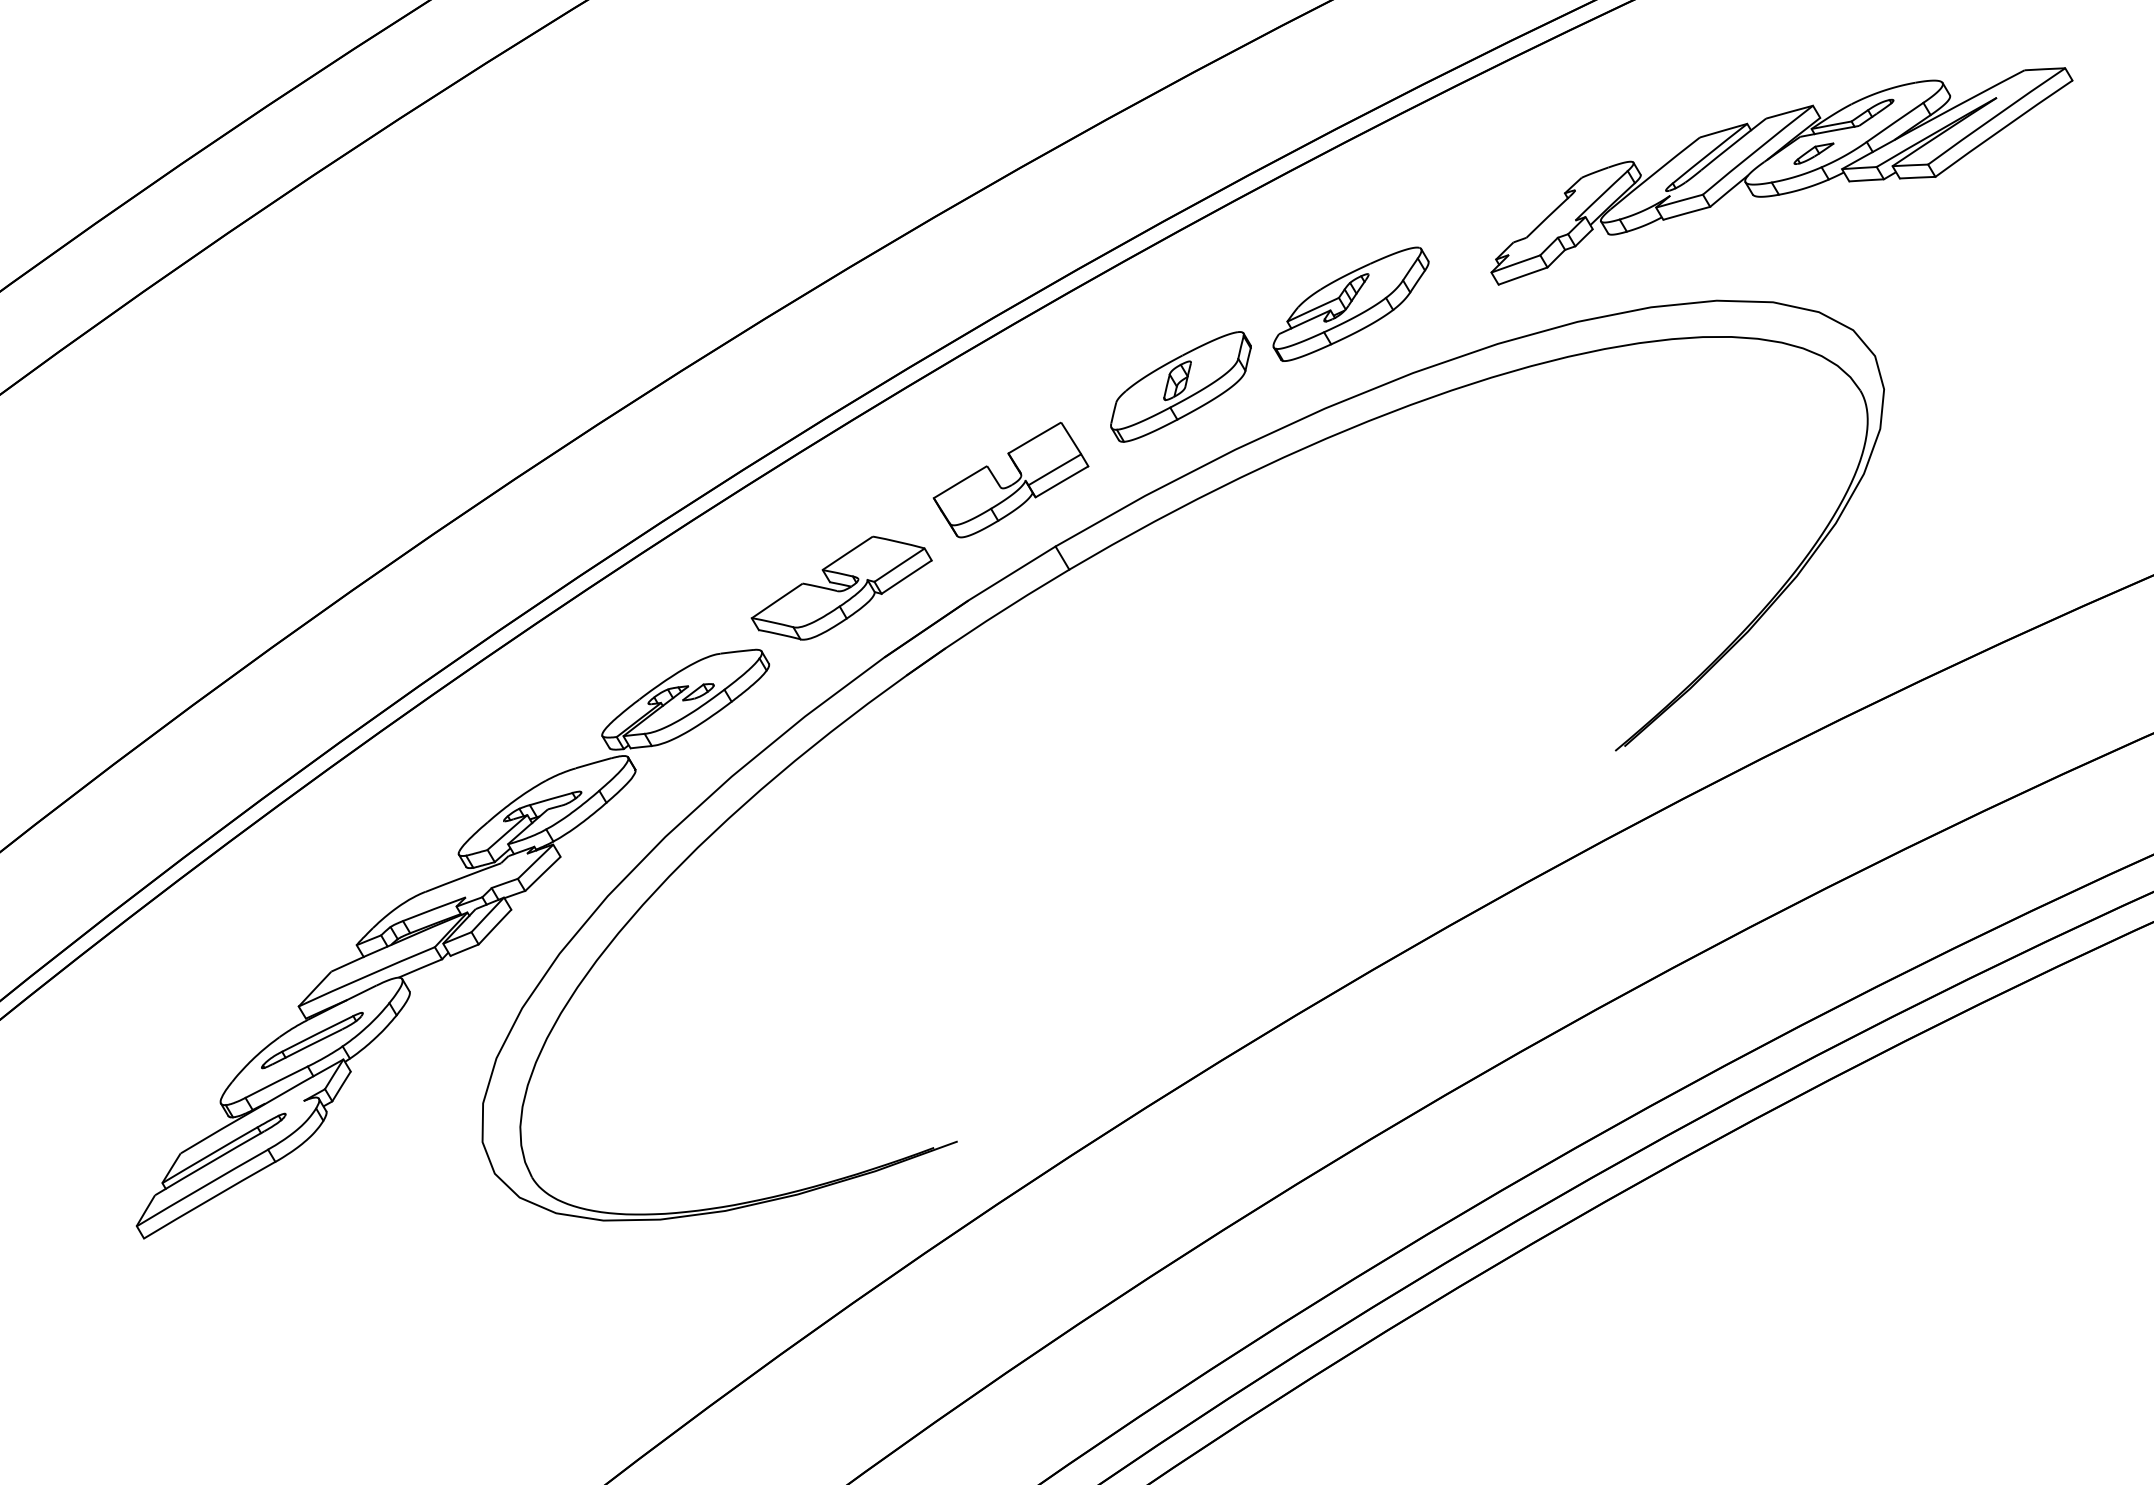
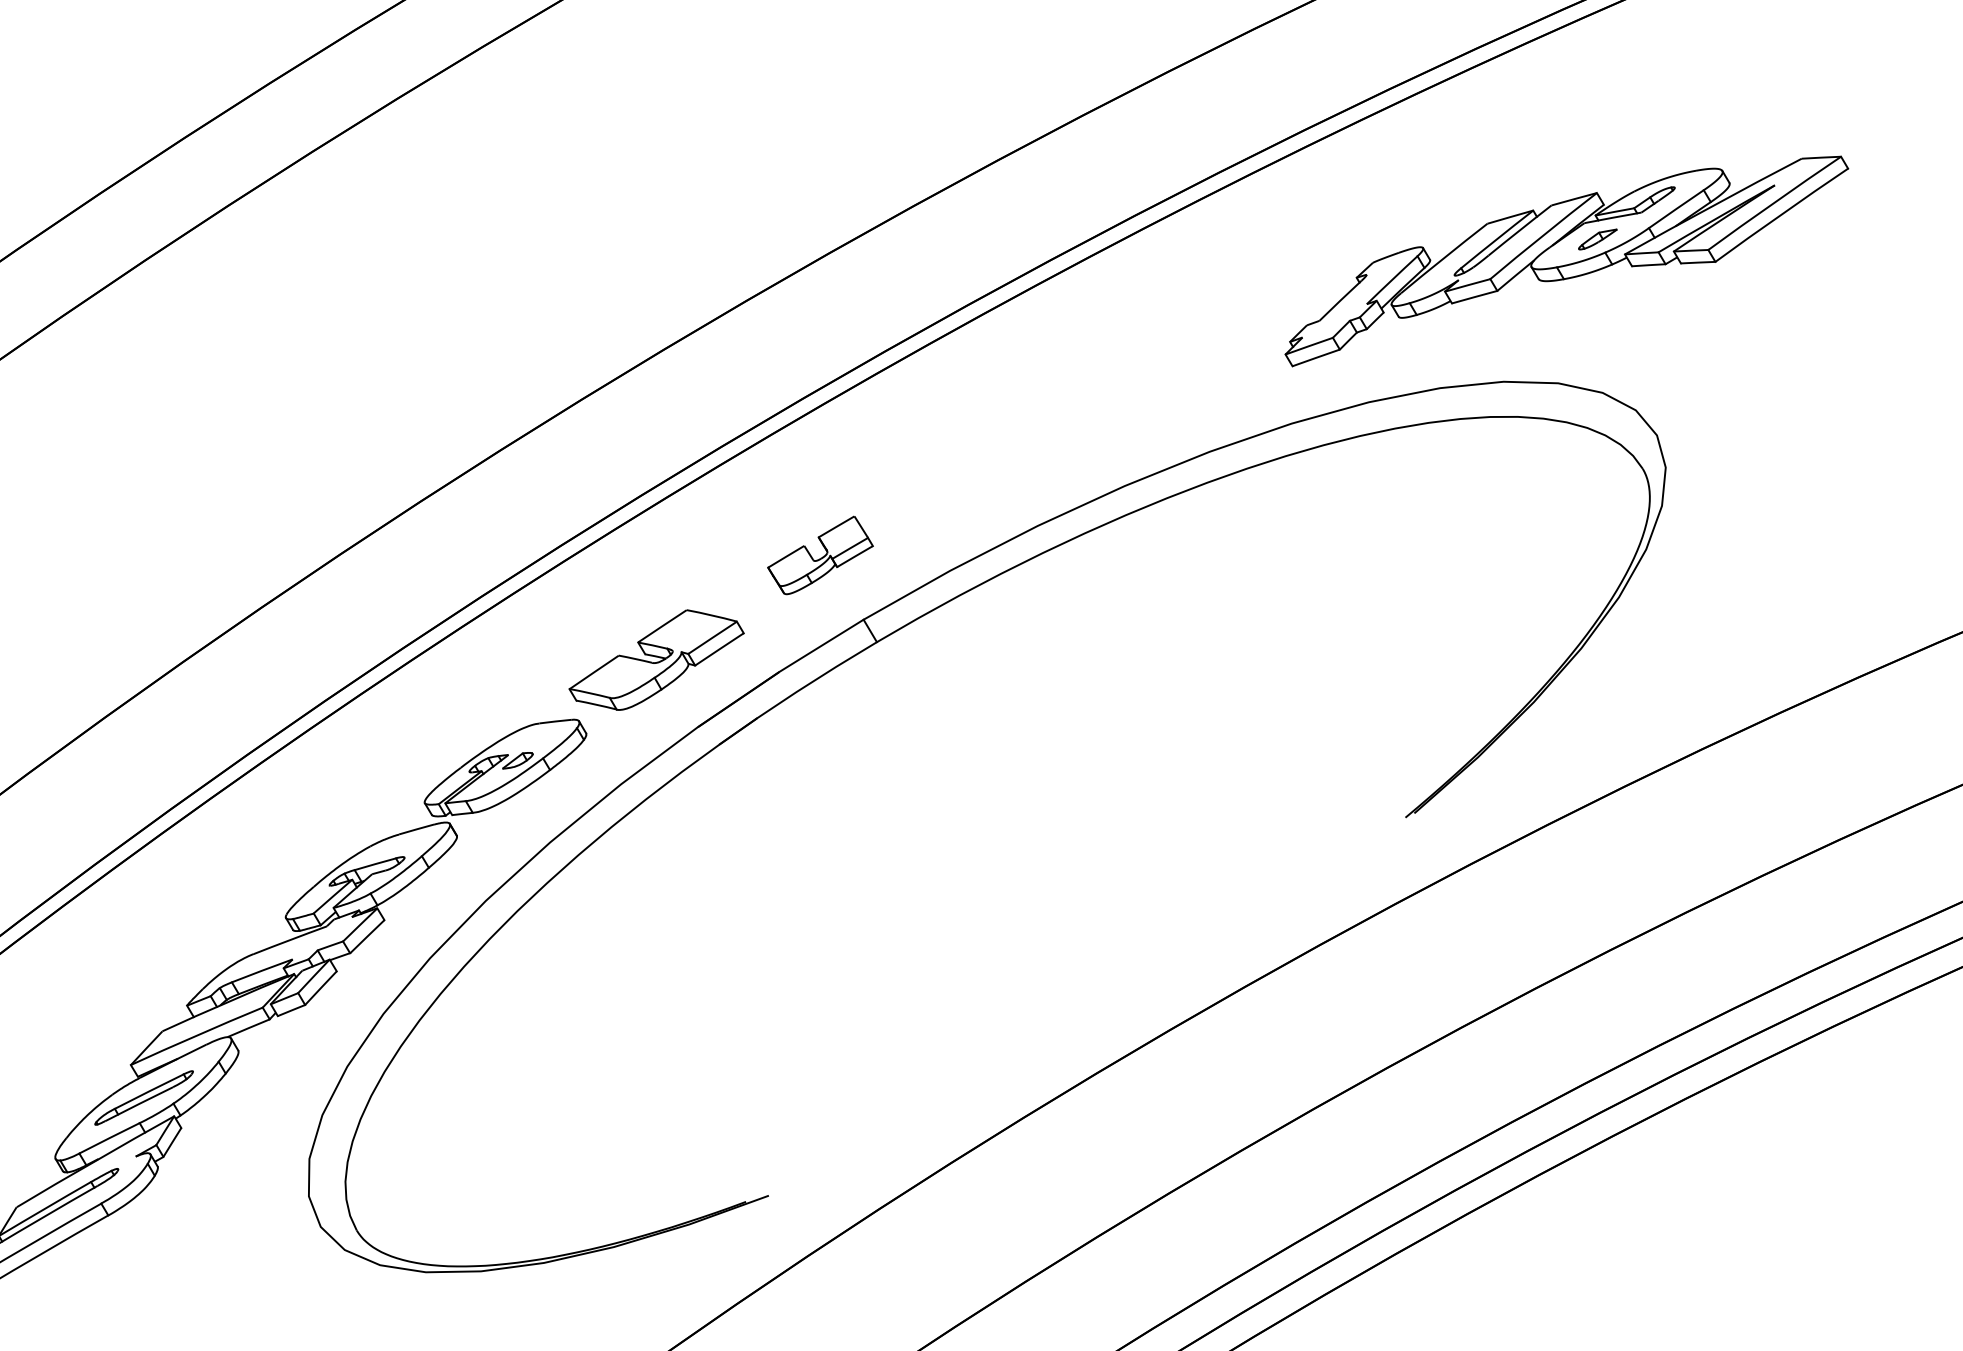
part: (1350, 303) -> (1149, 384), removed
part: (1180, 386) -> (984, 464), removed
part: (1010, 479) -> (819, 554), size x0.7

